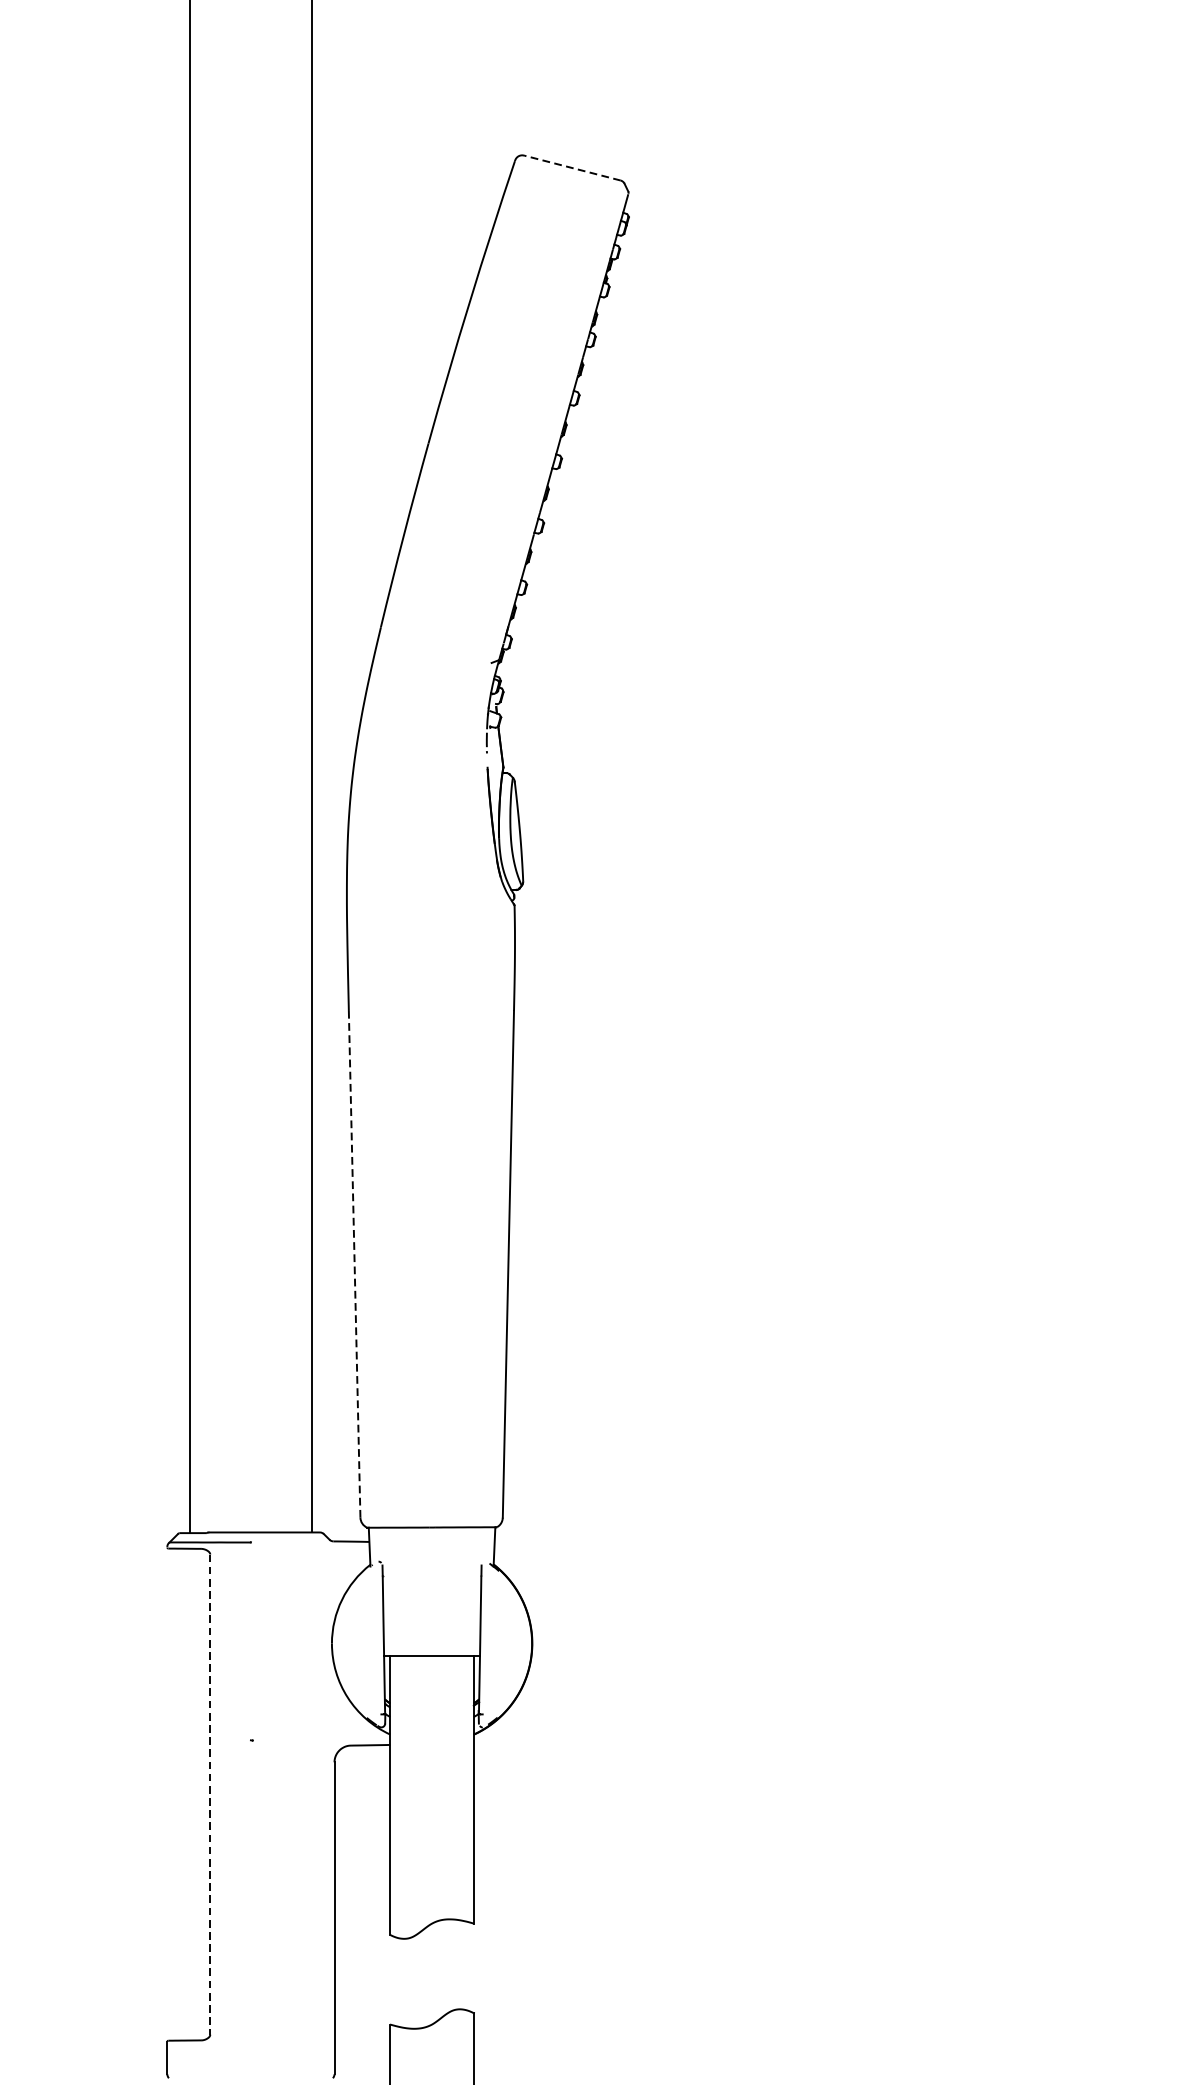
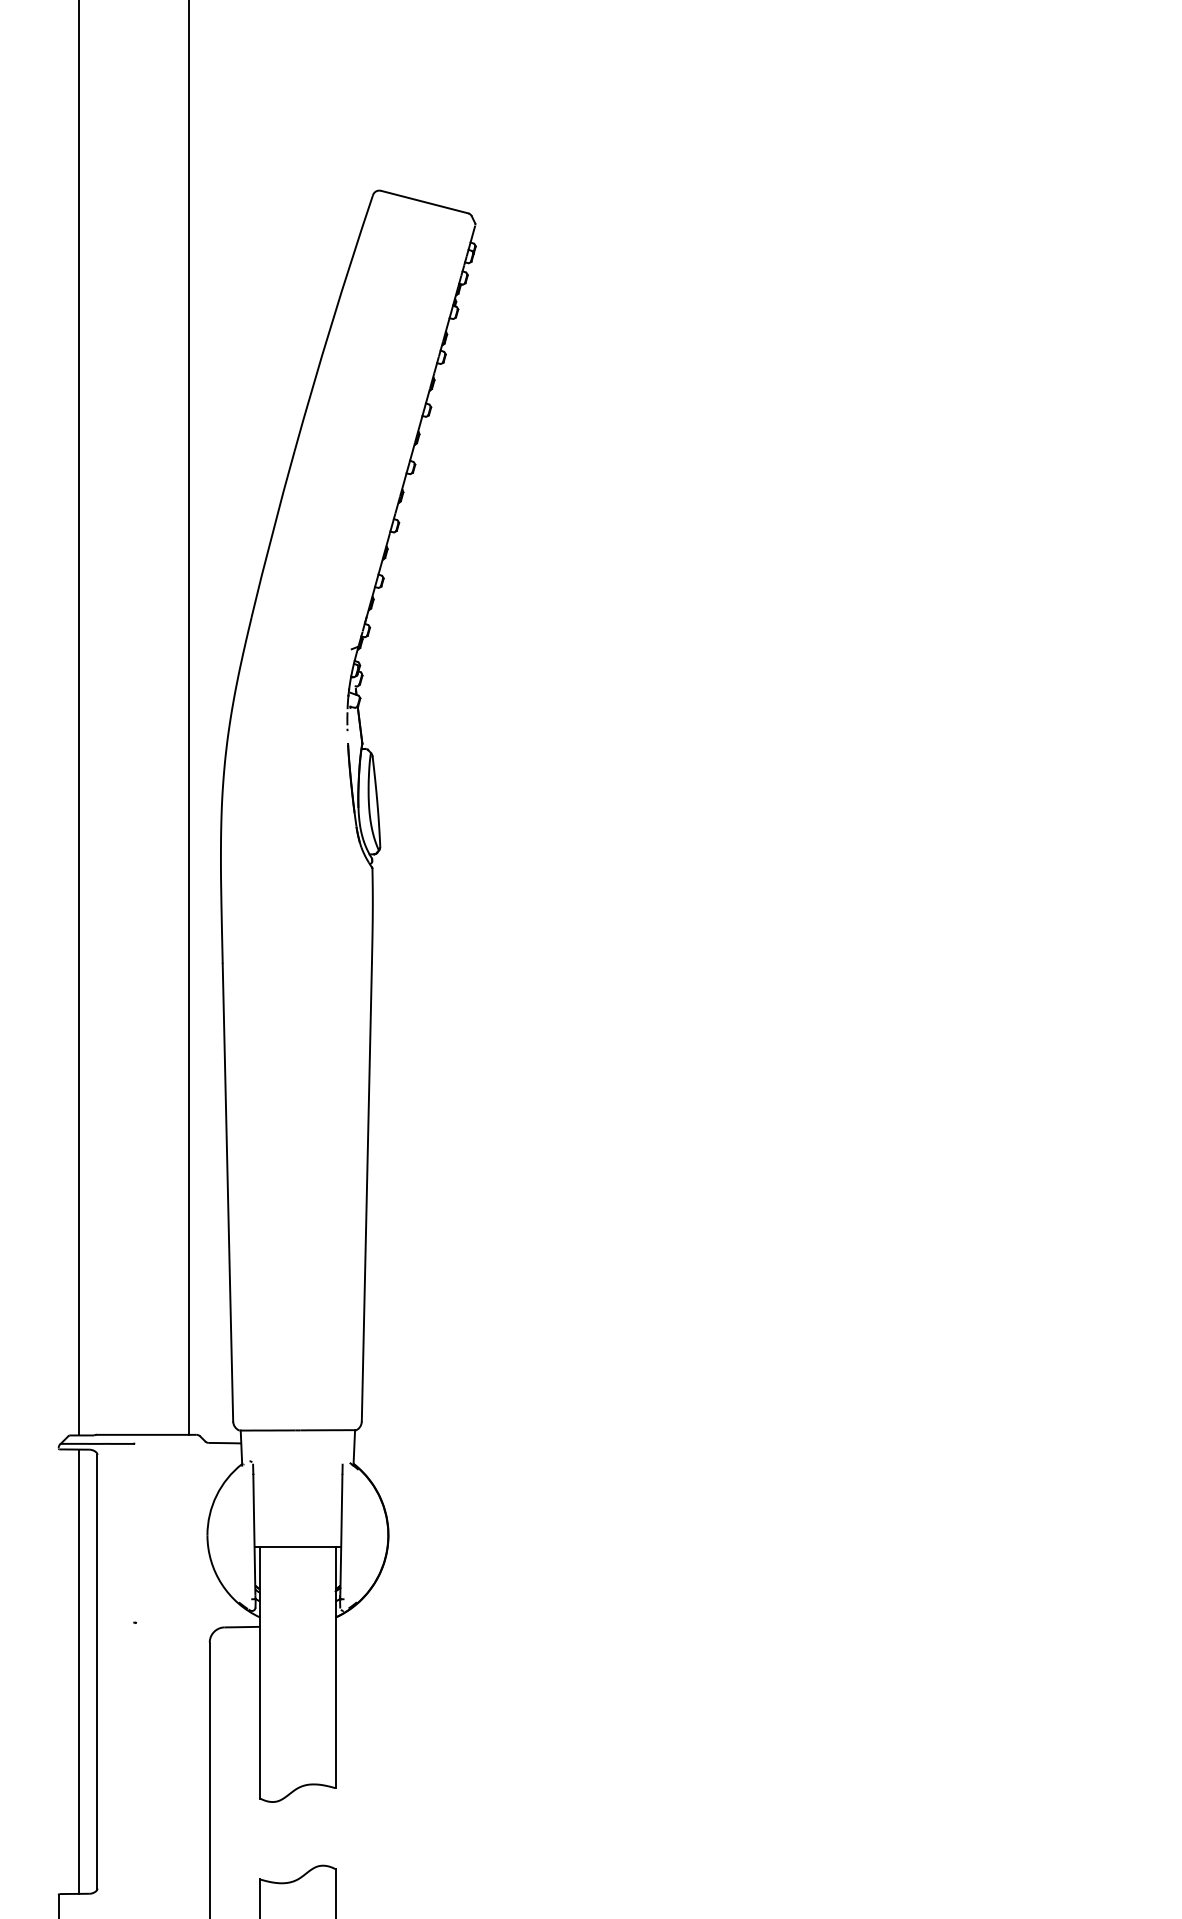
line: (573, 168) -> (425, 202), dashed -> solid
line: (354, 1264) -> (227, 1192), dashed -> solid
line: (190, 1794) -> (79, 1671), added
line: (210, 1794) -> (97, 1671), dashed -> solid

